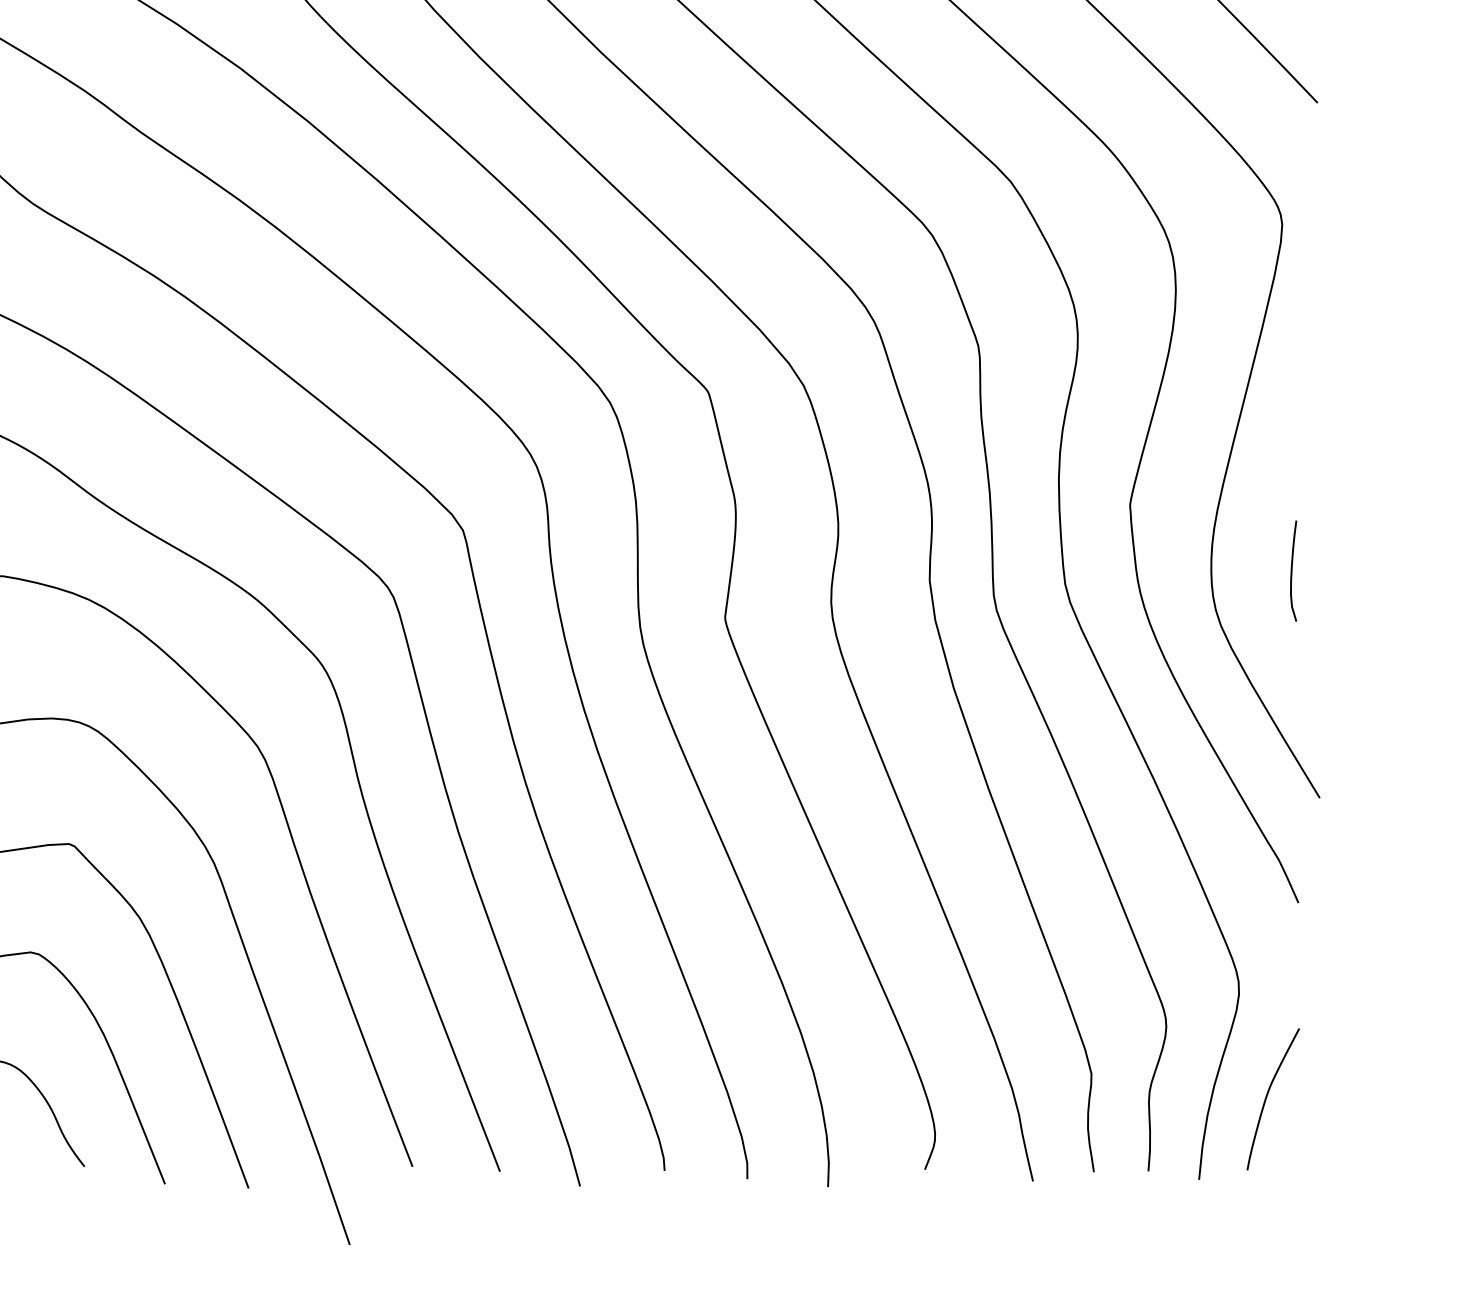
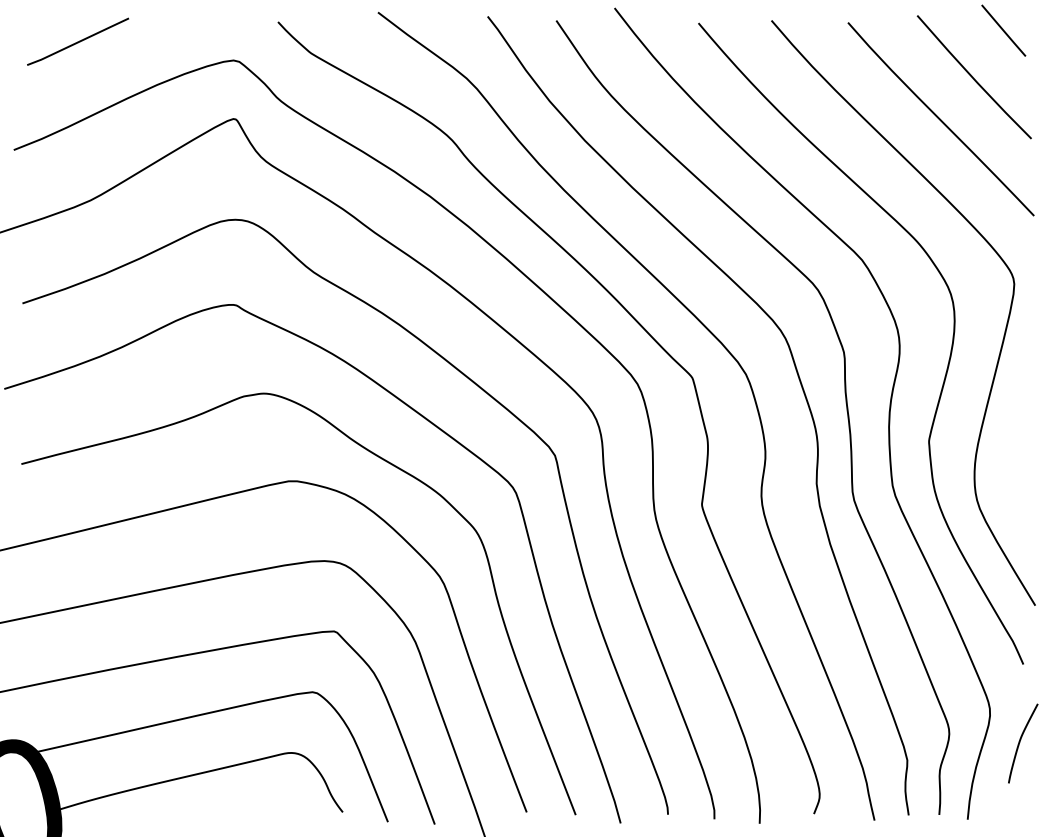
curve: (1293, 571) -> (1020, 478), removed
curve: (1268, 1097) -> (1020, 742), moved

